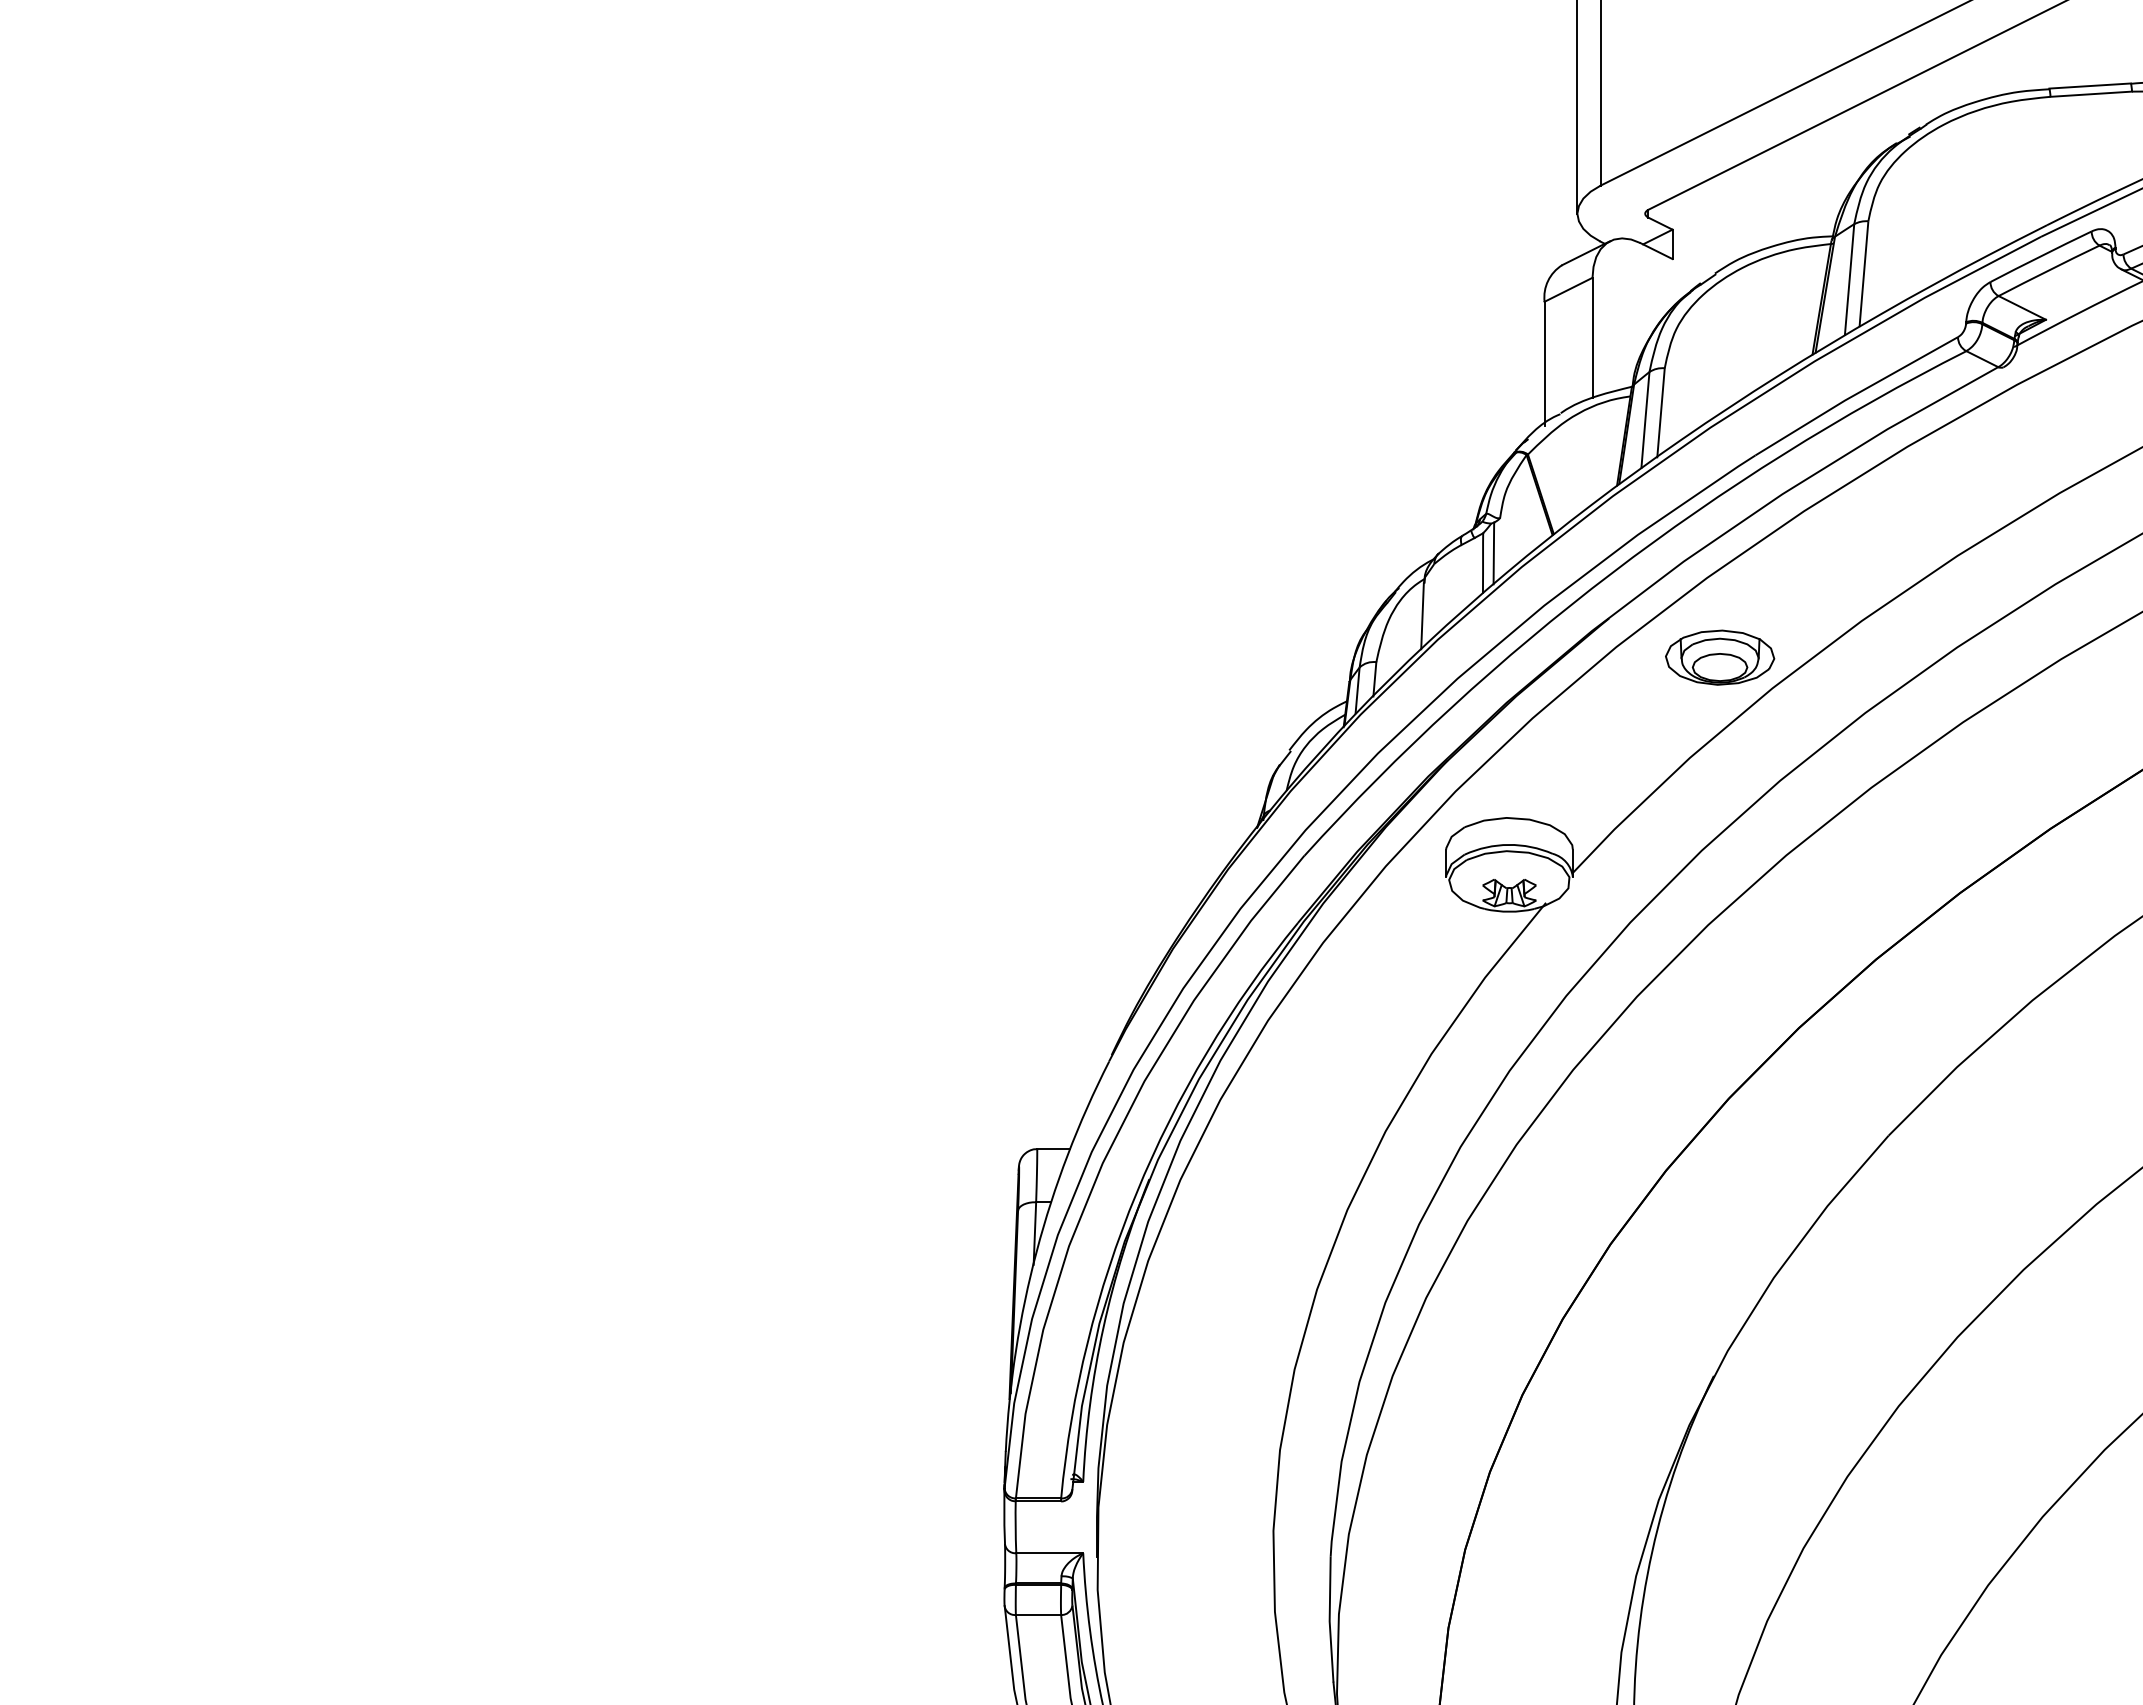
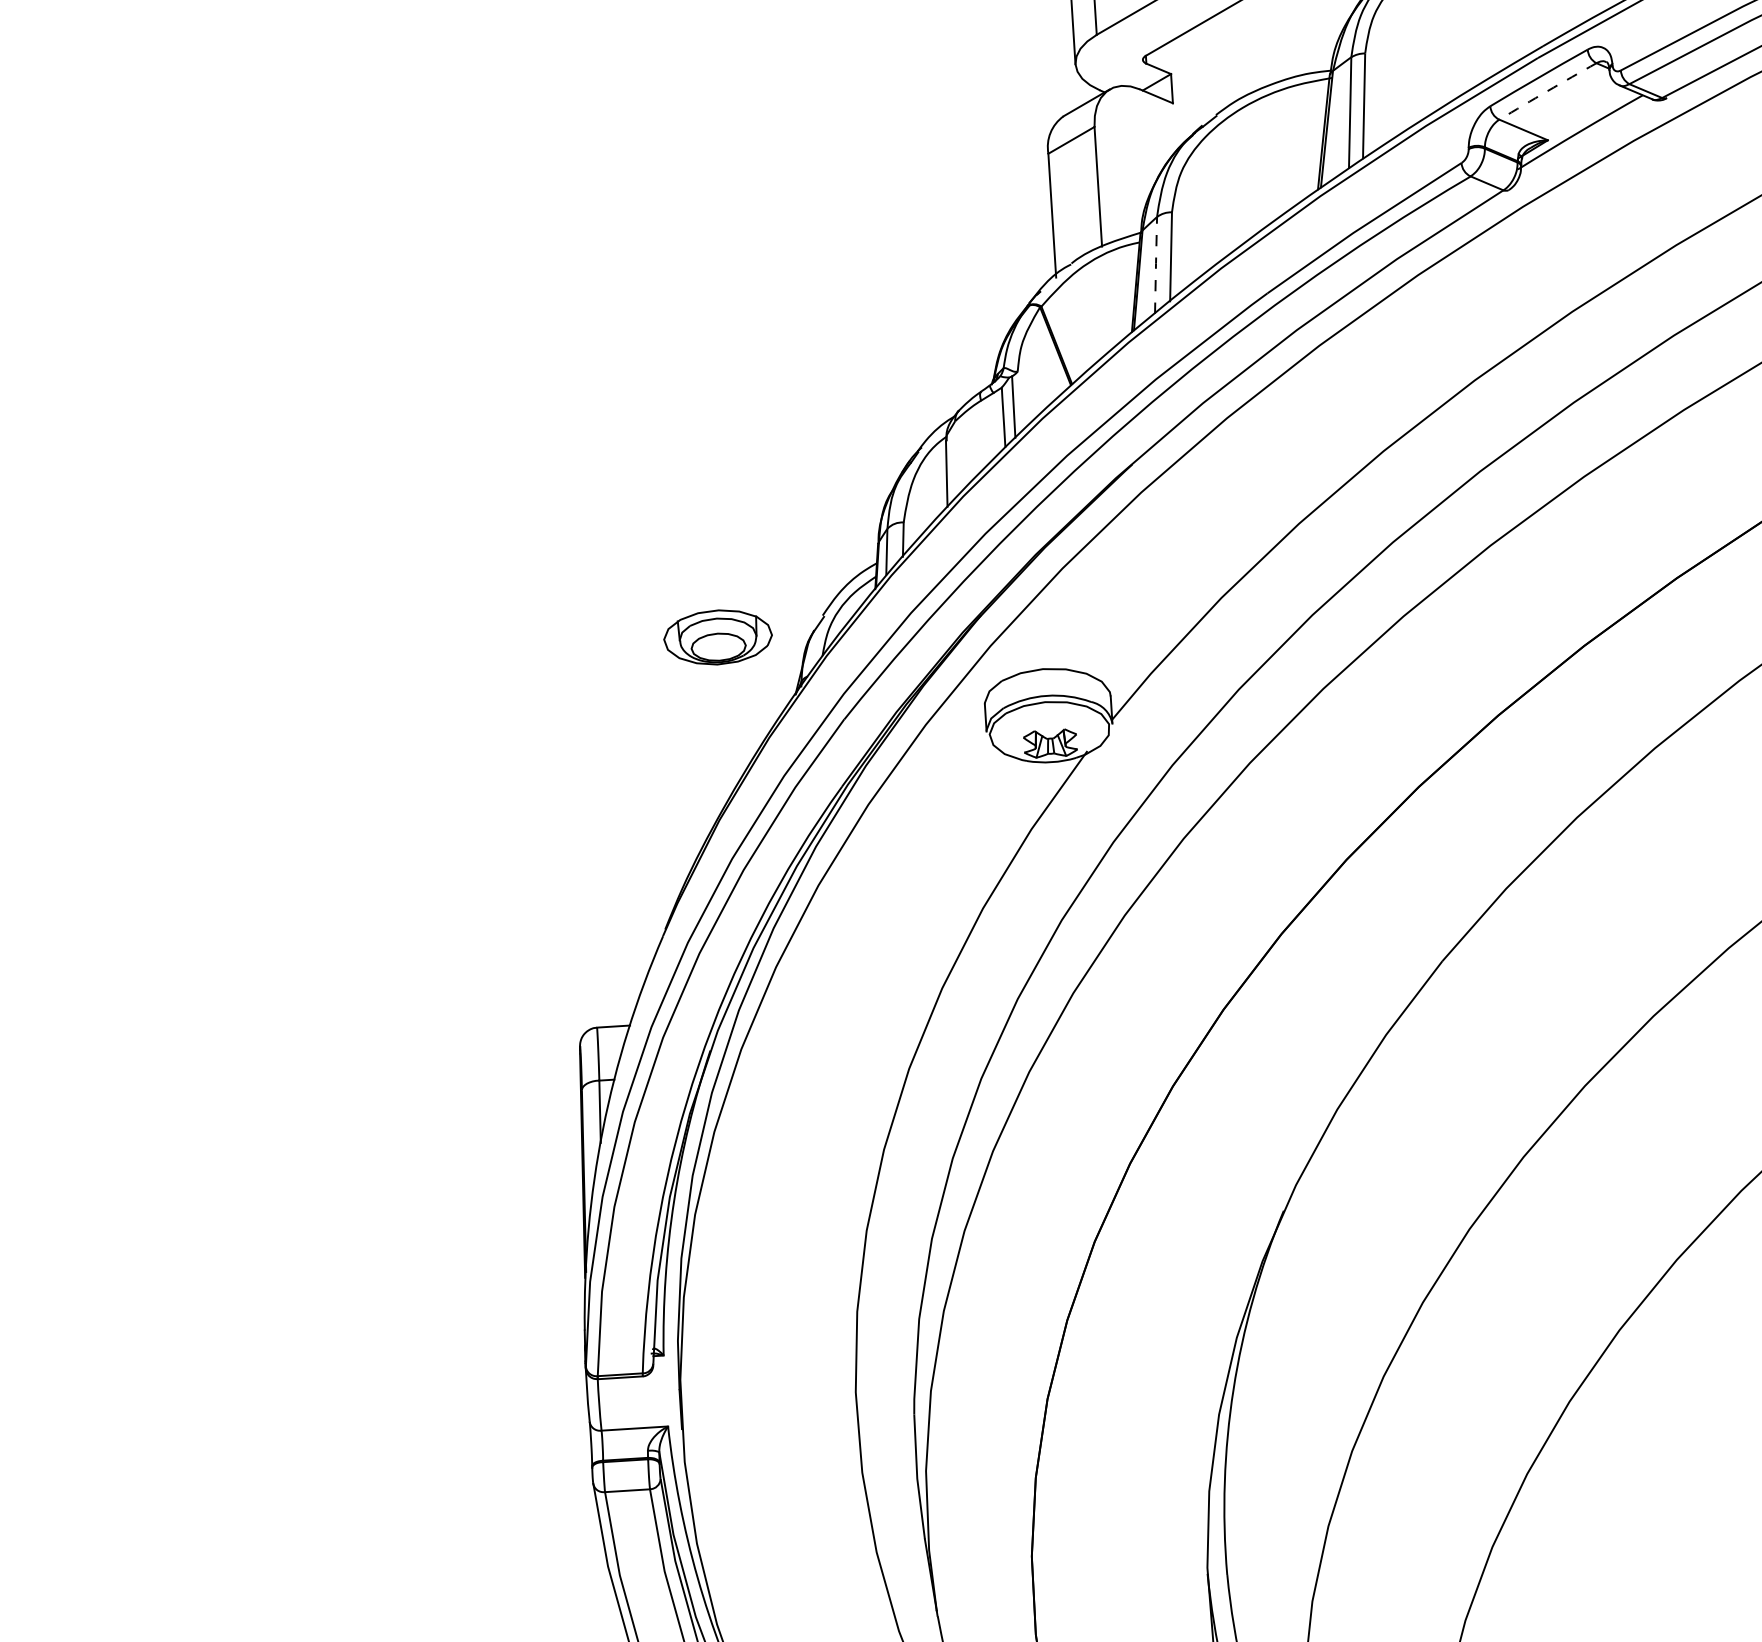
arc: (2048, 270) -> (1547, 91), solid -> dashed
line: (1645, 419) -> (1156, 264), solid -> dashed
part: (1720, 657) -> (718, 637), moved

